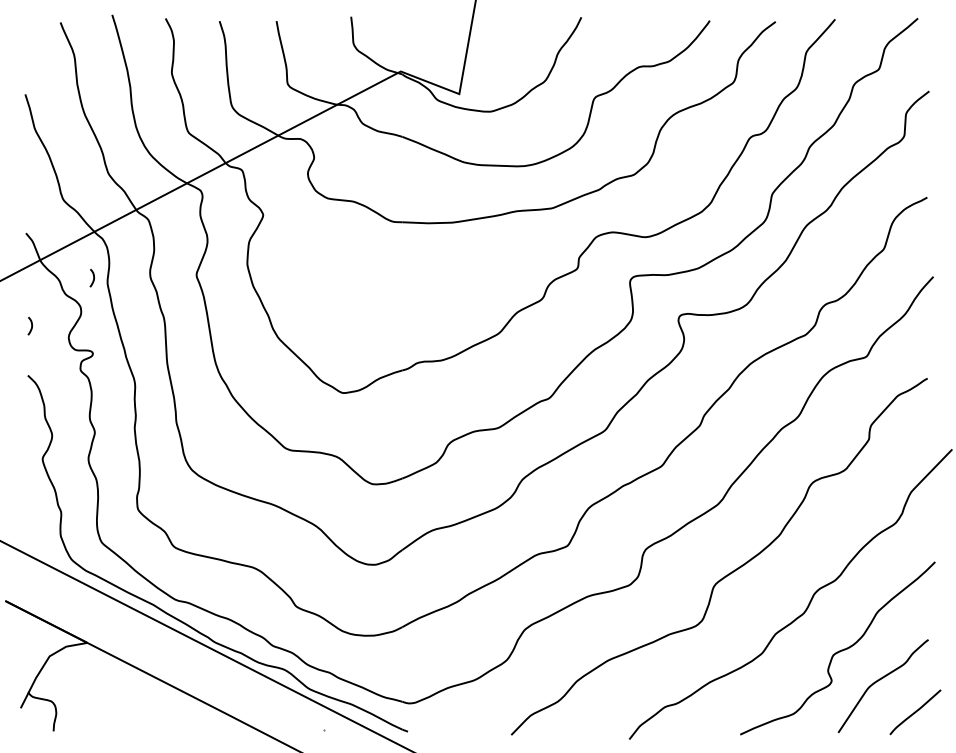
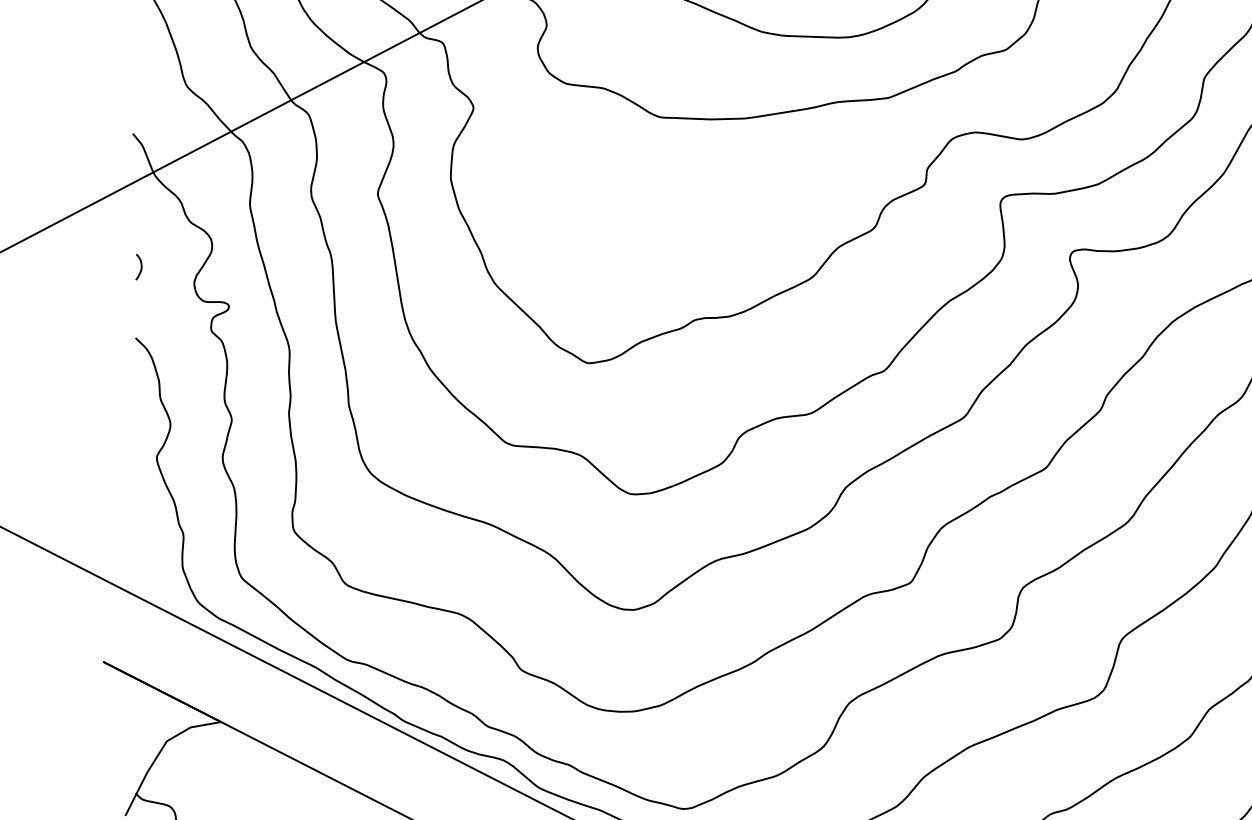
curve: (93, 277) -> (229, 197), removed

